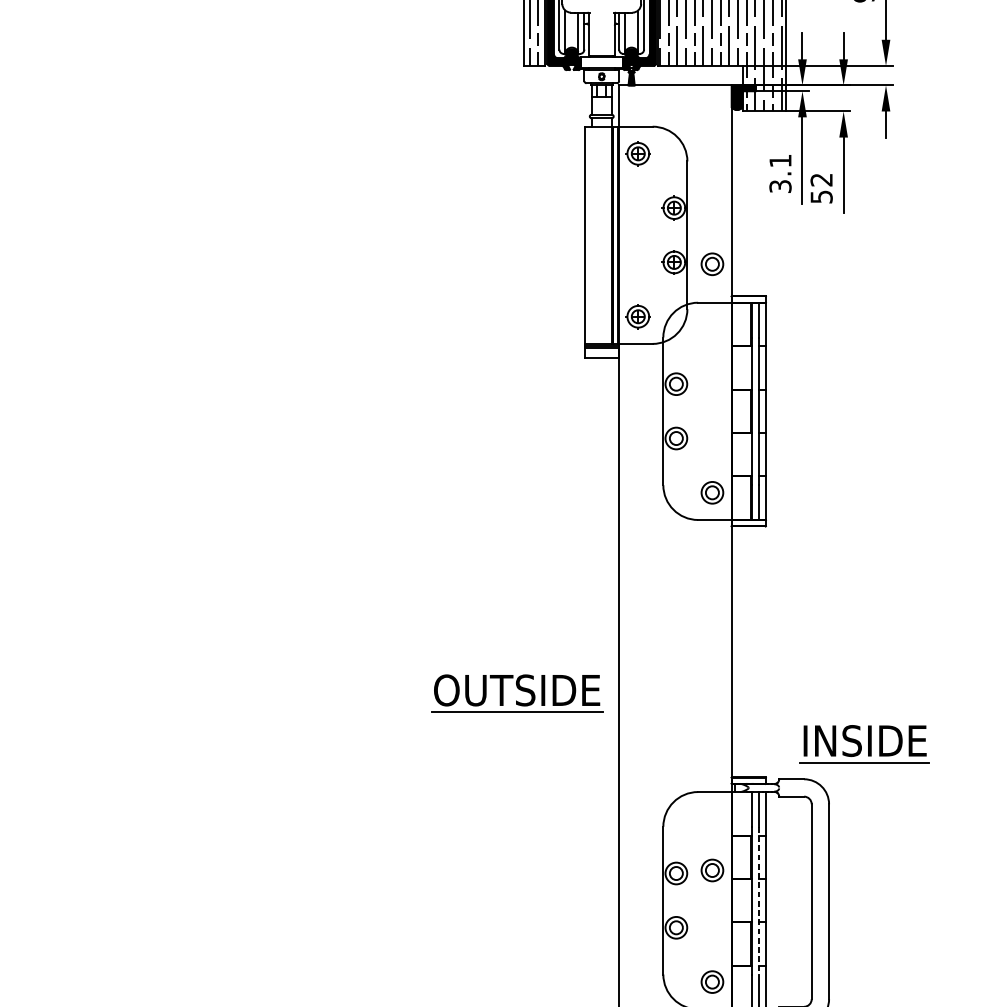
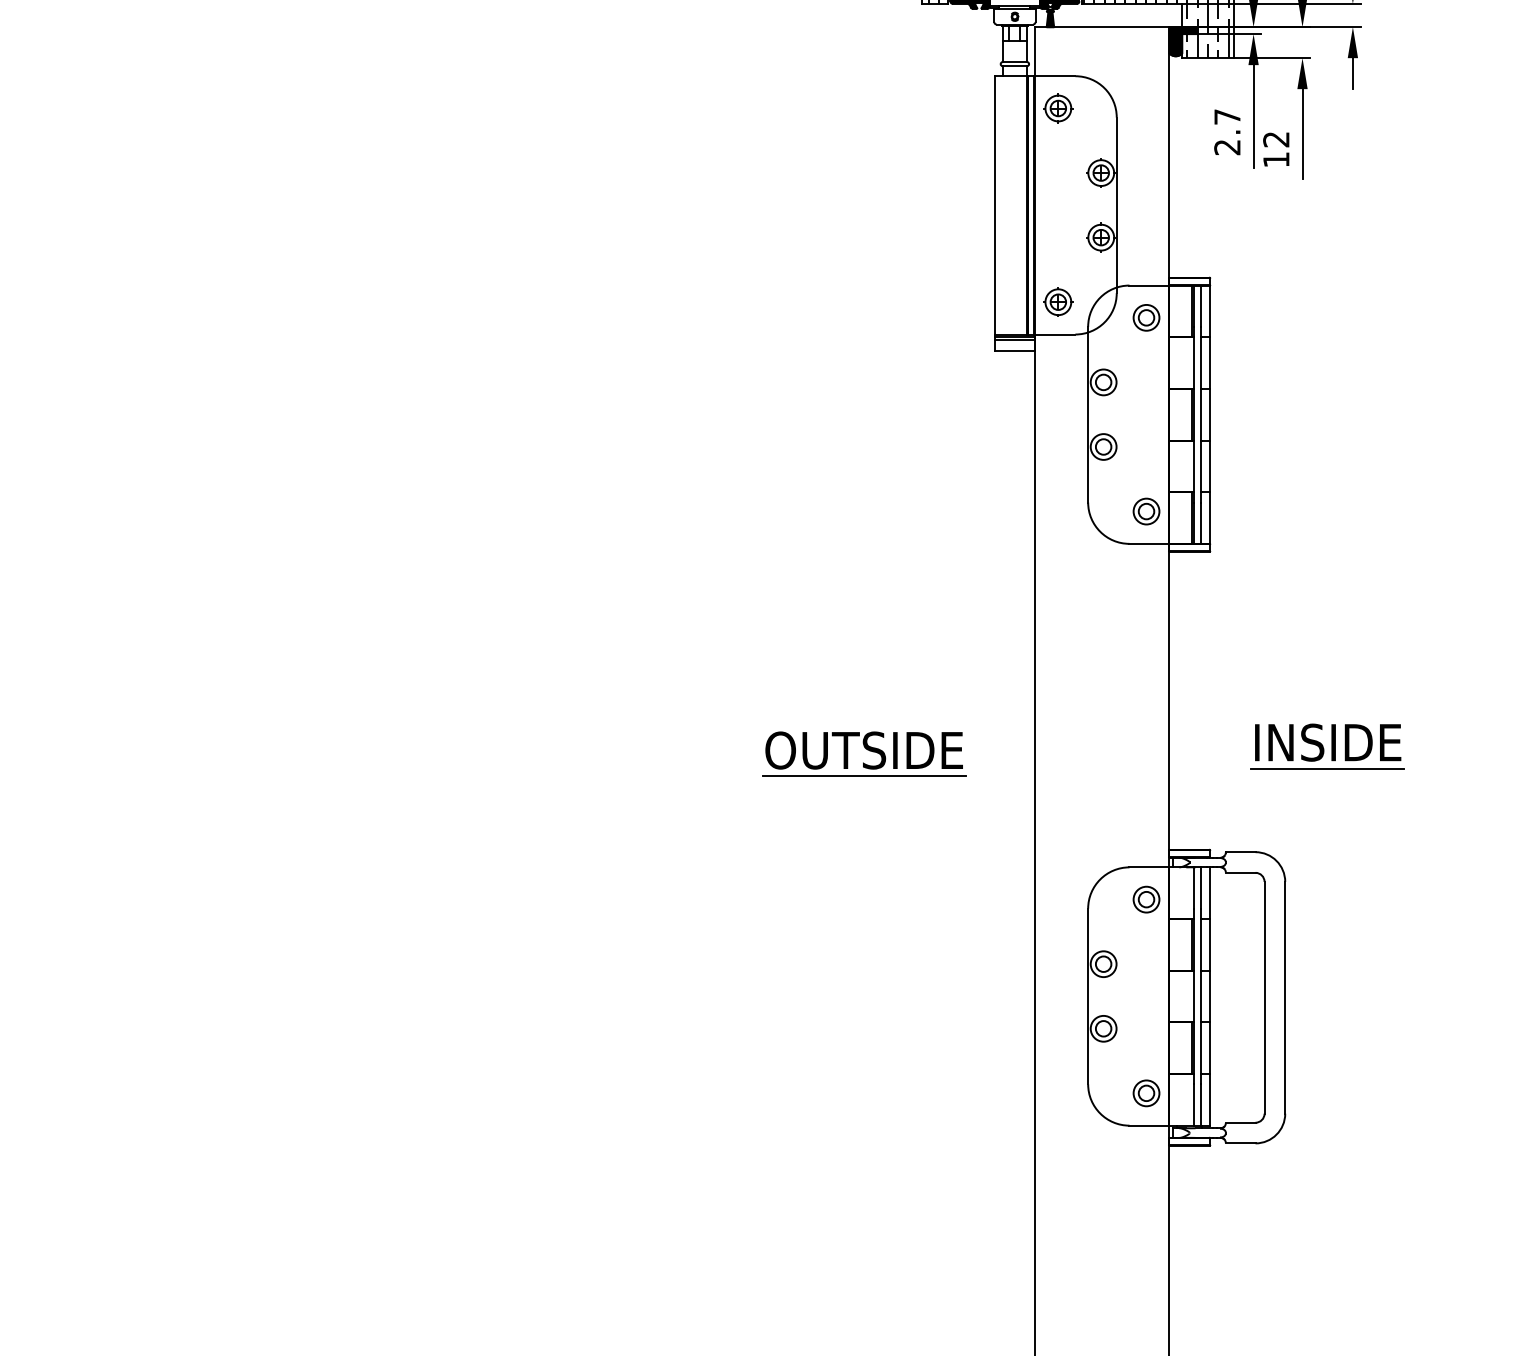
text: (780, 174) -> (1227, 132), 3.1 -> 2.7
text: (821, 196) -> (1276, 159), 52 -> 12
part: (712, 264) -> (1146, 317), moved
part: (517, 692) -> (864, 753), moved
part: (864, 744) -> (1327, 746), moved
part: (712, 870) -> (1146, 899), moved
line: (758, 900) -> (1201, 996), dashed -> solid

